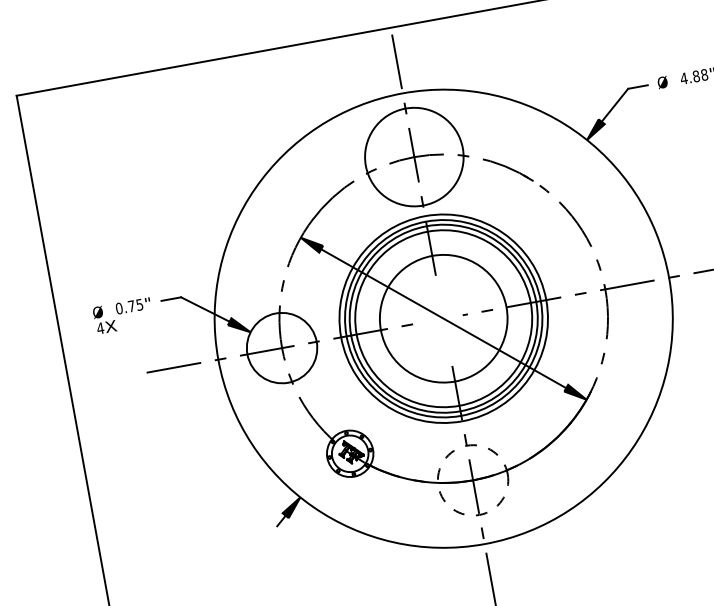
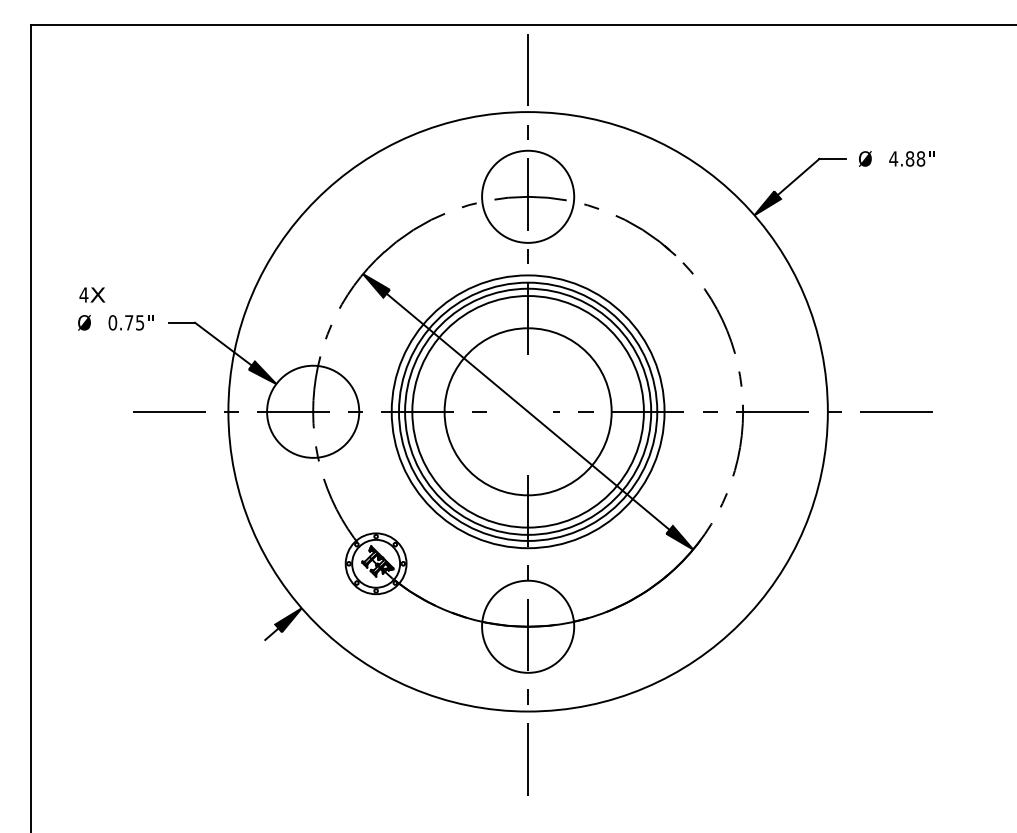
circle: (414, 156) -> (528, 196), size x0.71
text: (106, 326) -> (92, 294), moved
circle: (473, 480) -> (528, 626), dashed -> solid

